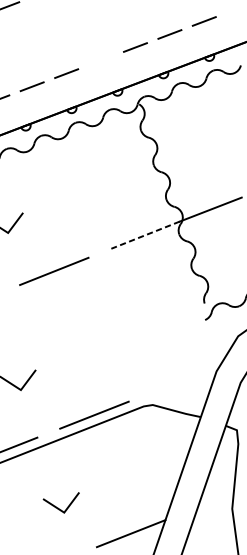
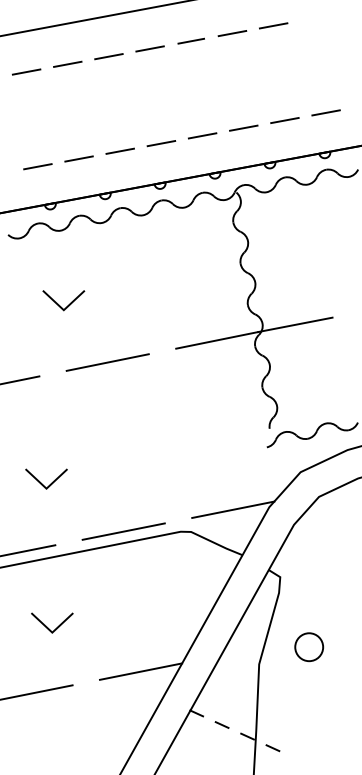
line: (100, 60) -> (202, 135), added
line: (145, 235) -> (217, 340), dashed -> solid
line: (185, 378) -> (233, 509), added
line: (59, 508) -> (47, 626), moved

